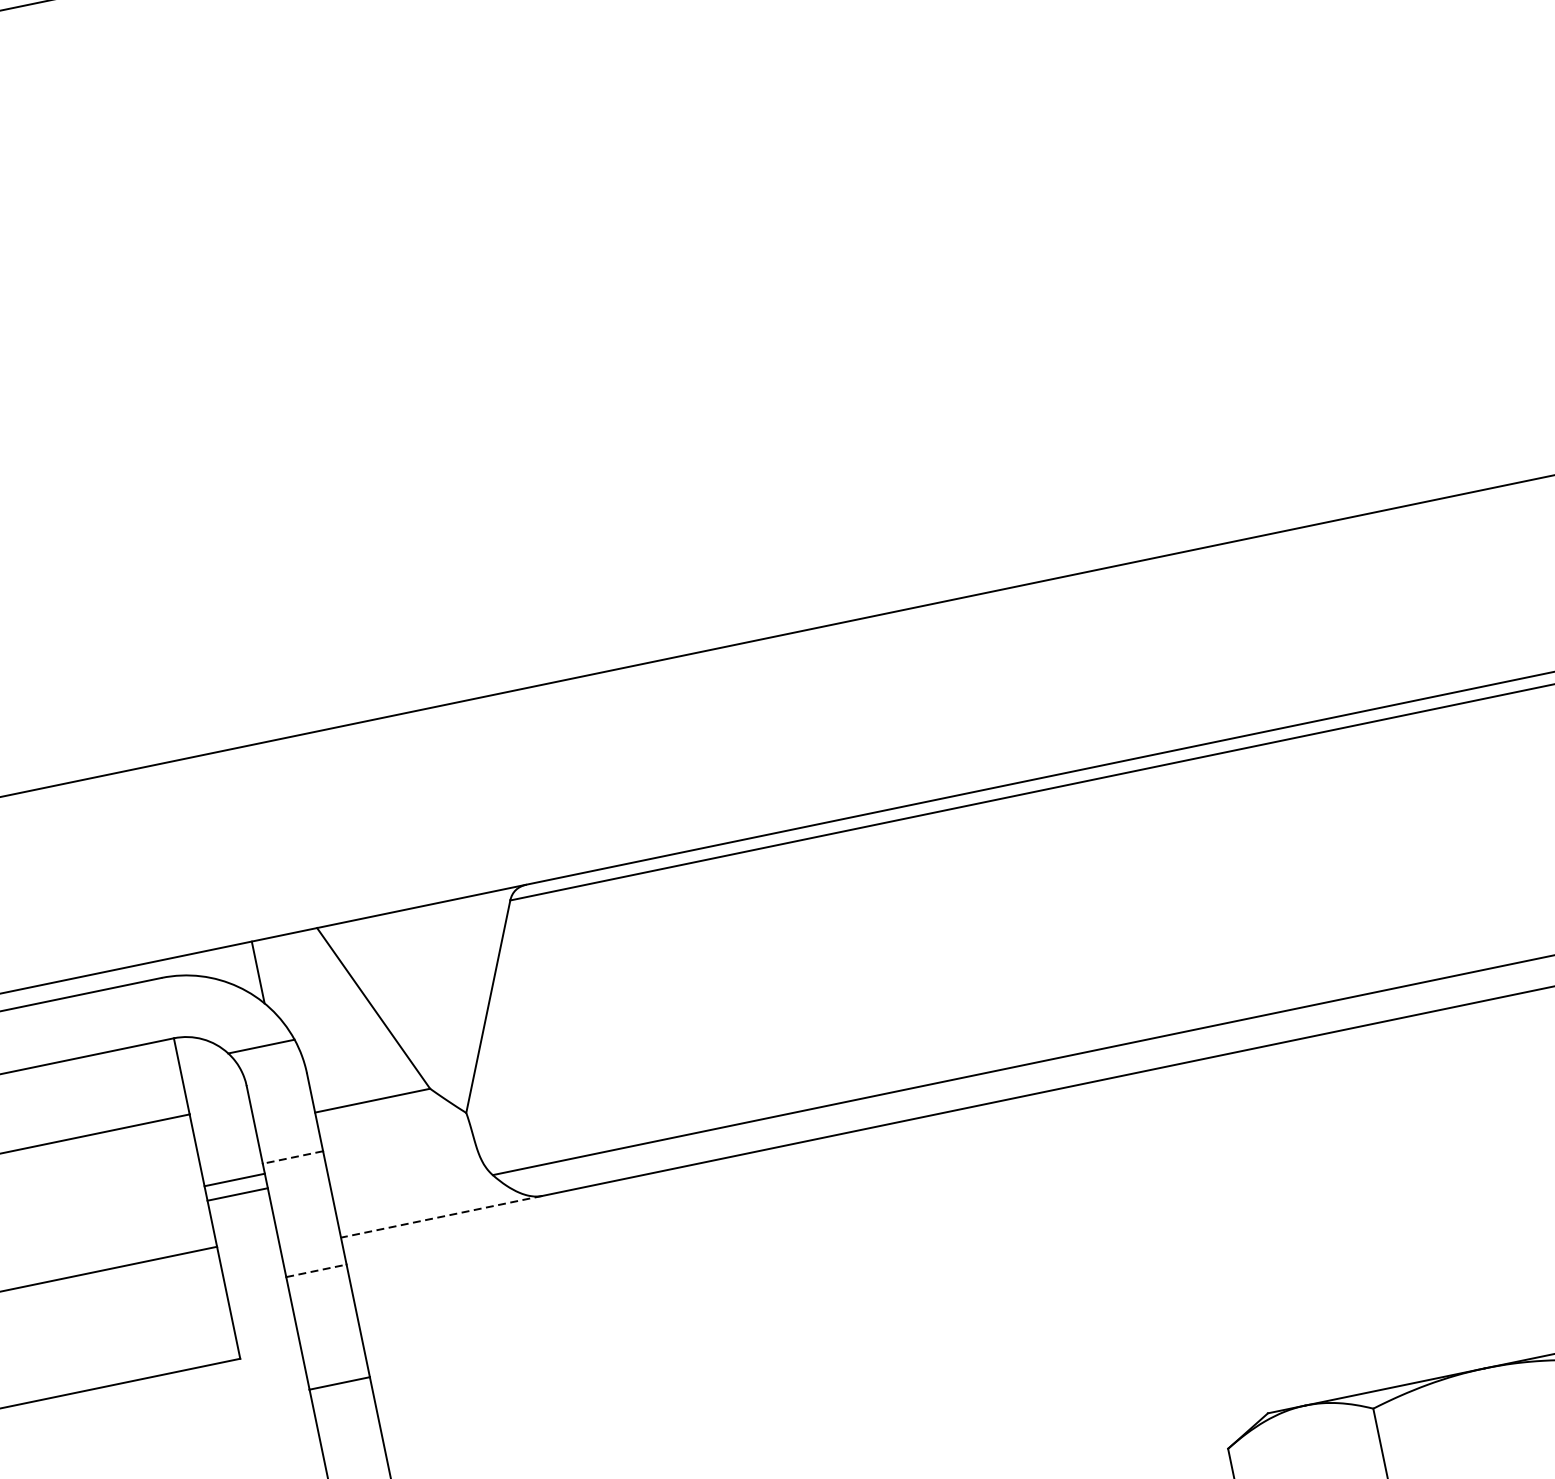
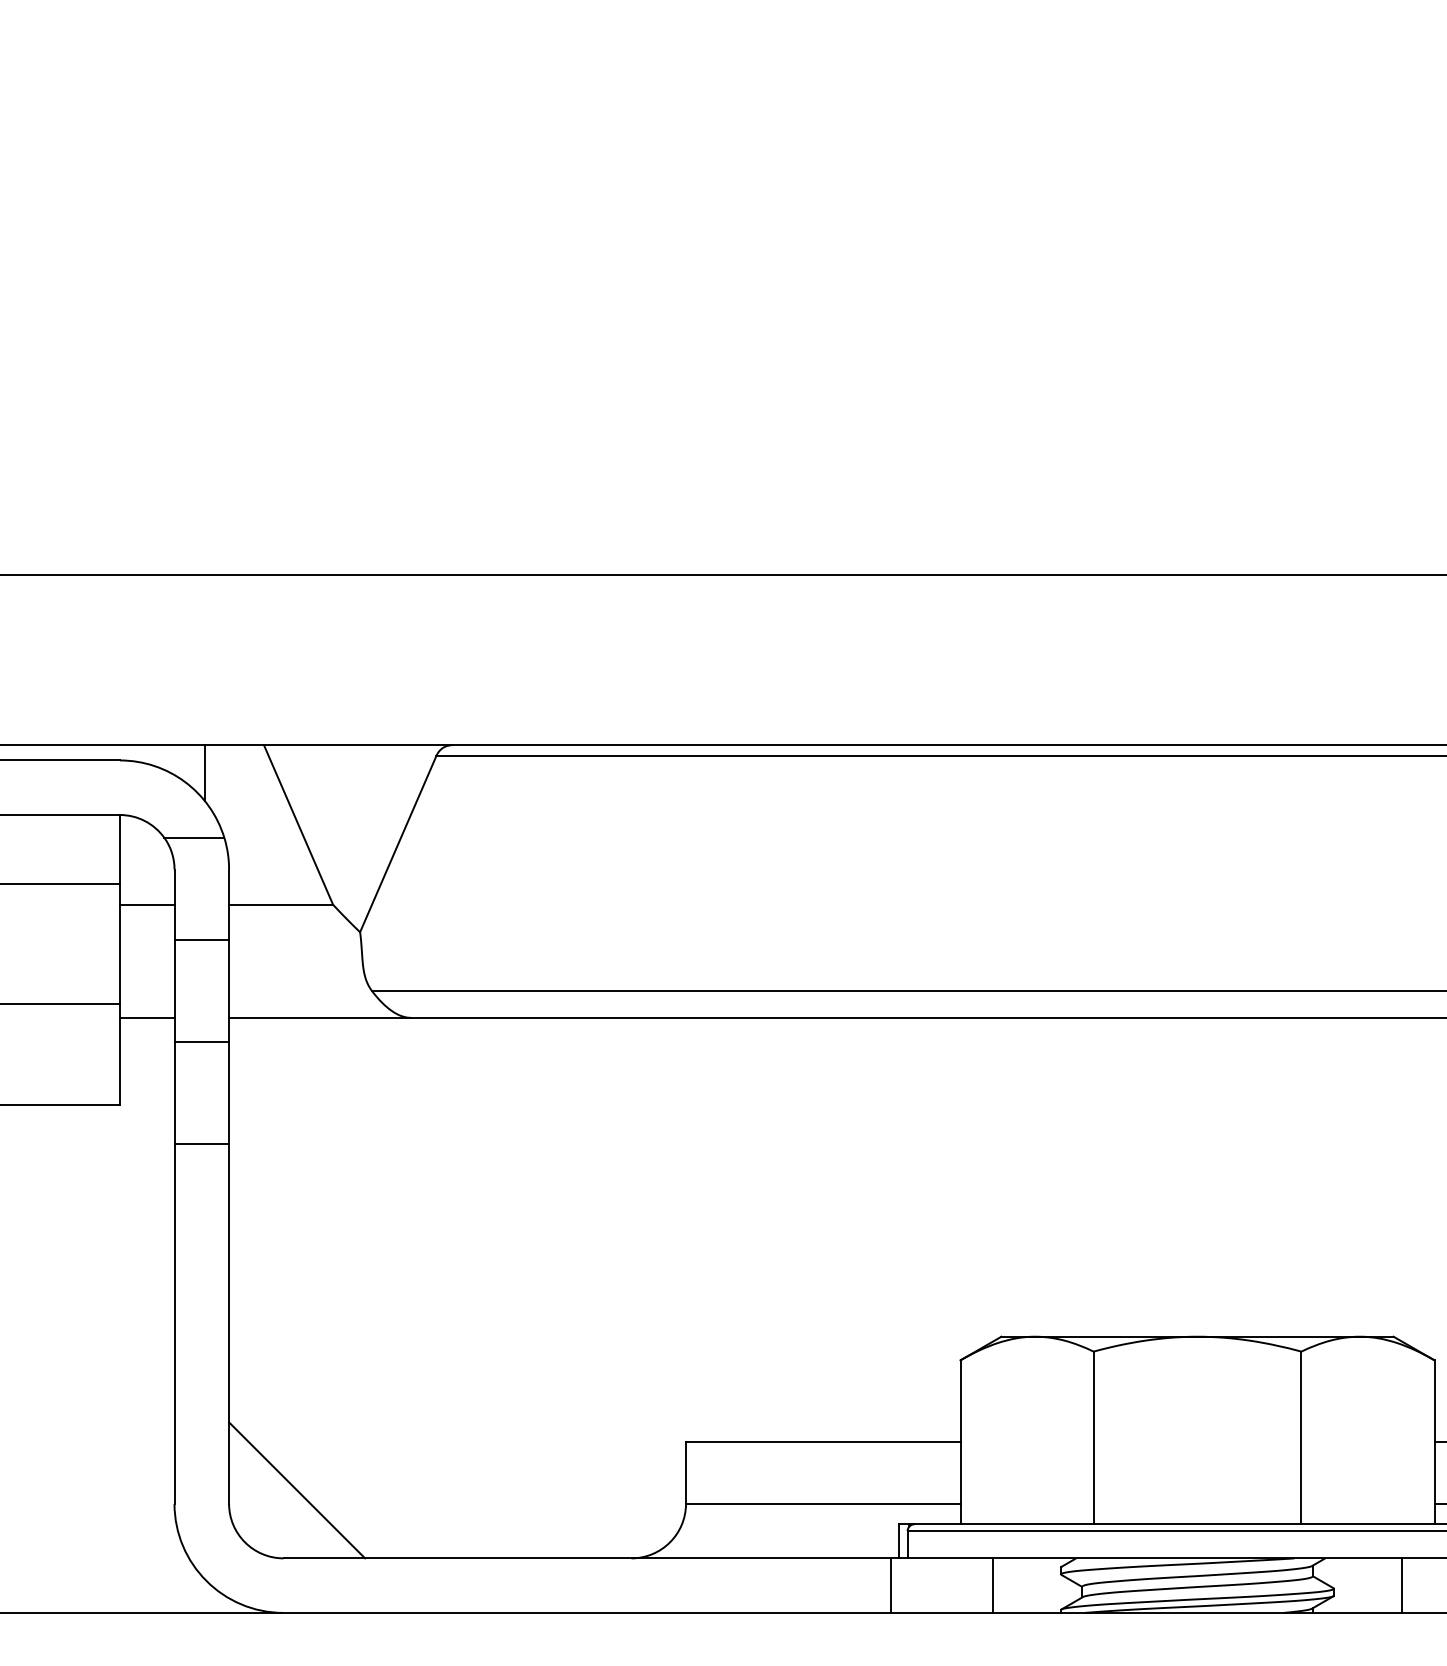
line: (292, 1157) -> (201, 939), dashed -> solid
line: (233, 1179) -> (146, 904), moved
line: (236, 1194) -> (146, 1017), moved
line: (440, 1216) -> (319, 1017), dashed -> solid
line: (317, 1270) -> (202, 1042), dashed -> solid

